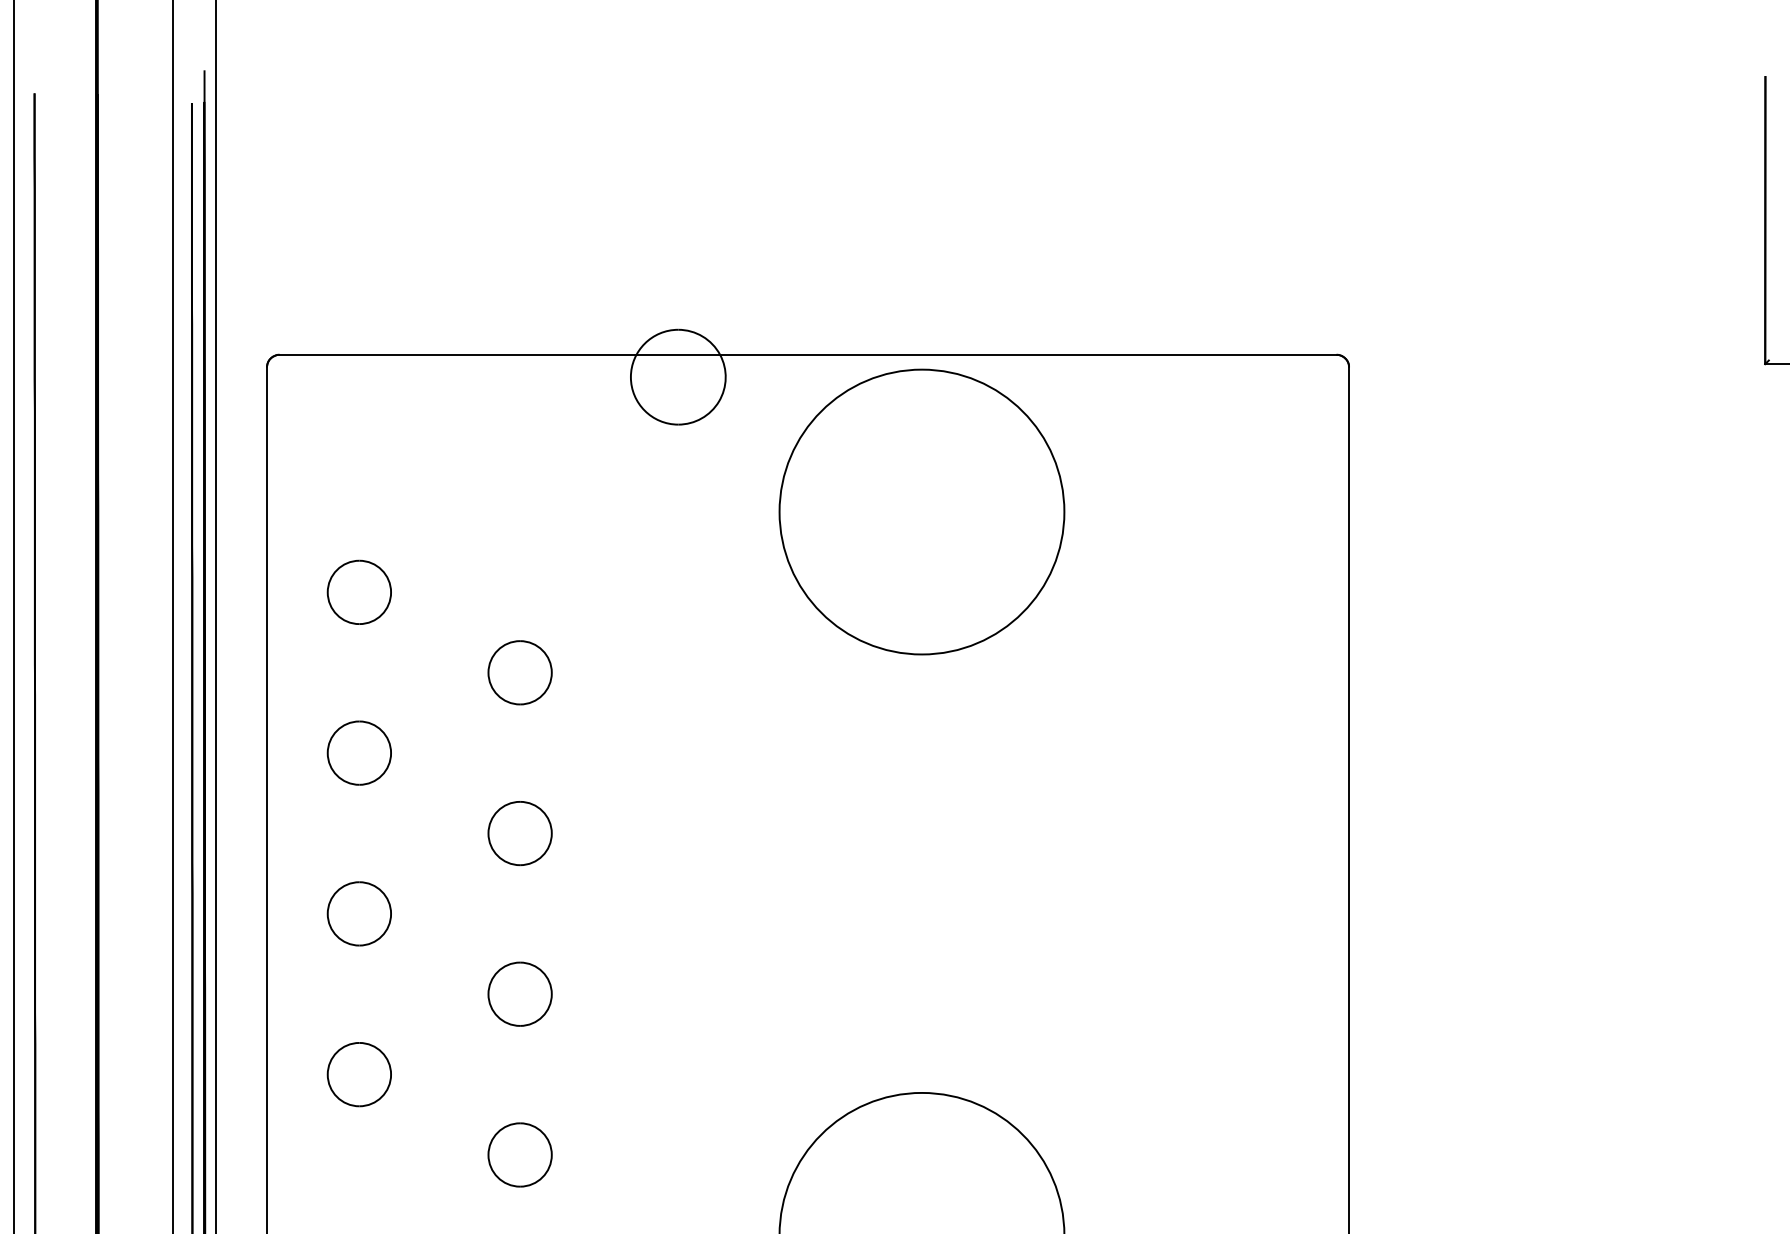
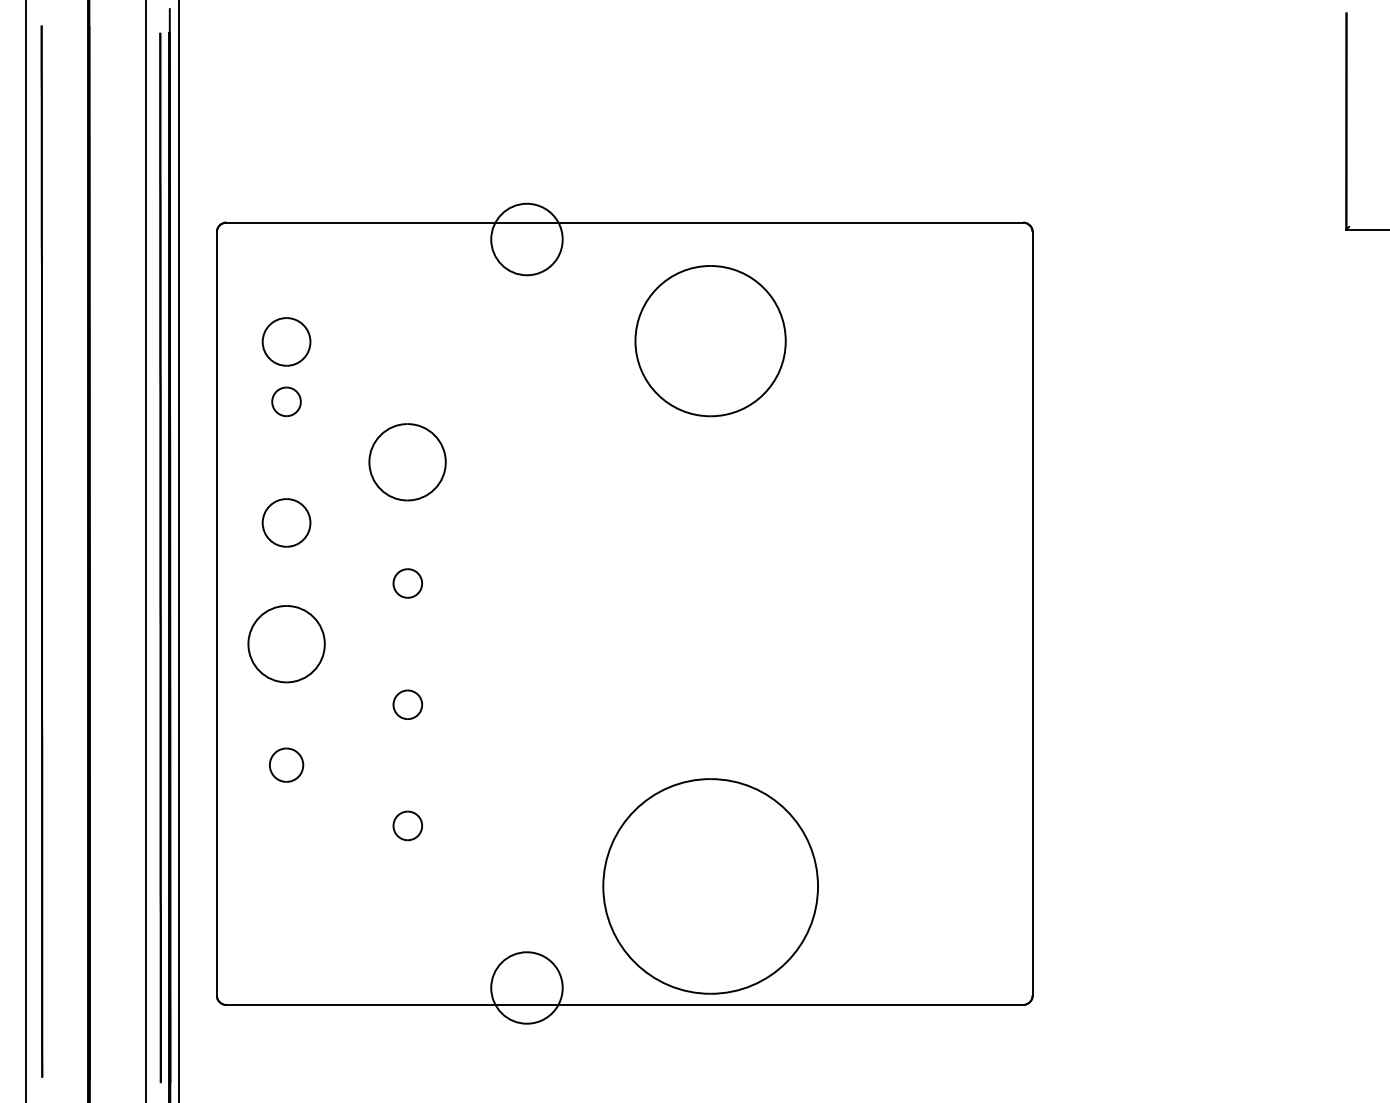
part: (921, 511) -> (710, 340), size x0.7
part: (359, 512) -> (286, 341), added
part: (359, 592) -> (286, 401), size x0.6
part: (519, 672) -> (407, 462), size x1.6
part: (519, 833) -> (407, 583), size x0.6
part: (359, 913) -> (286, 643), size x1.6
part: (519, 993) -> (407, 704), size x0.6
part: (359, 1073) -> (286, 764), size x0.7
part: (519, 1154) -> (407, 825), size x0.6

